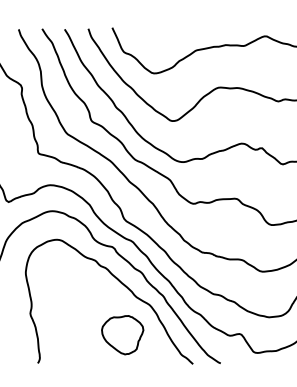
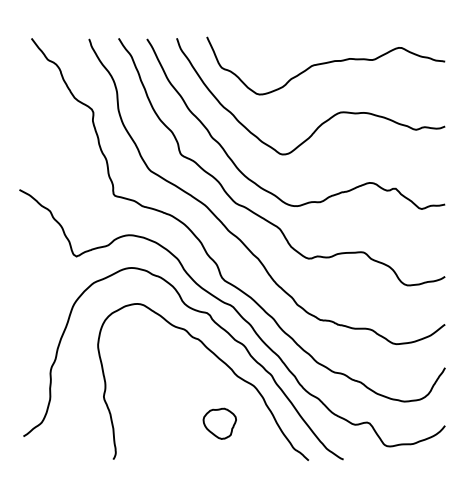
part: (122, 334) -> (219, 423), size x0.62

